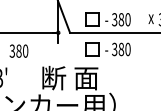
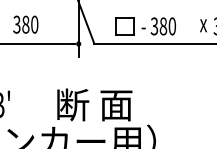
part: (108, 49) -> (145, 66), removed
text: (18, 51) -> (25, 24), moved

